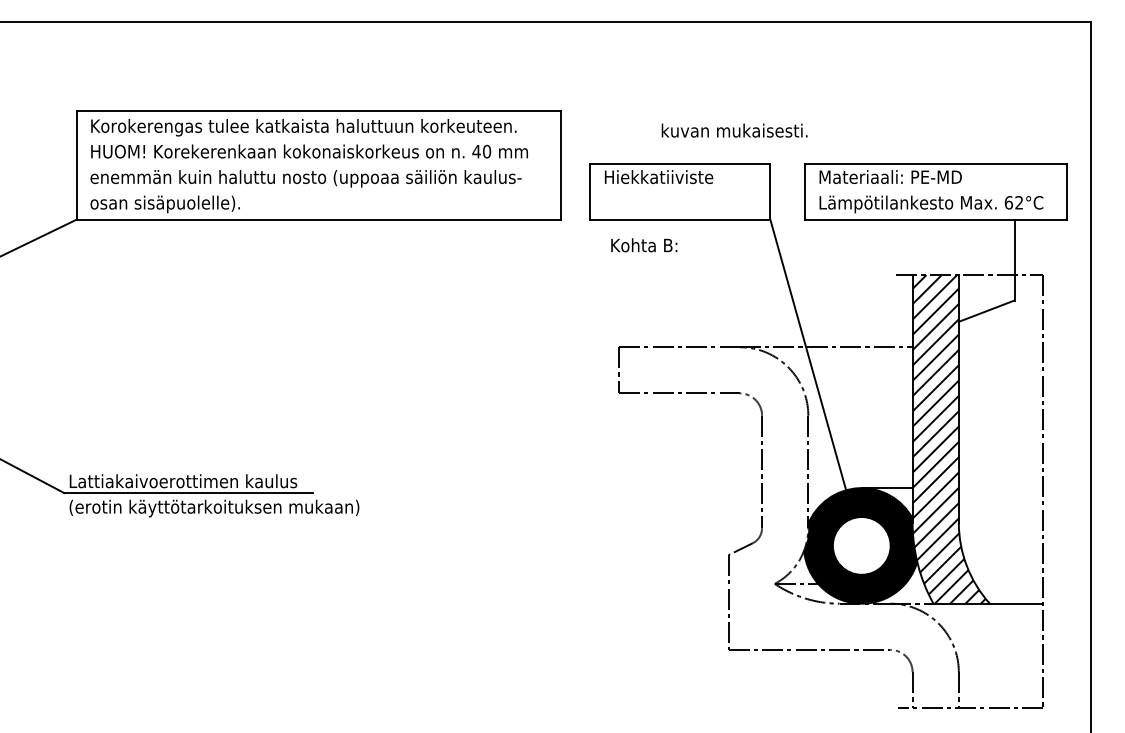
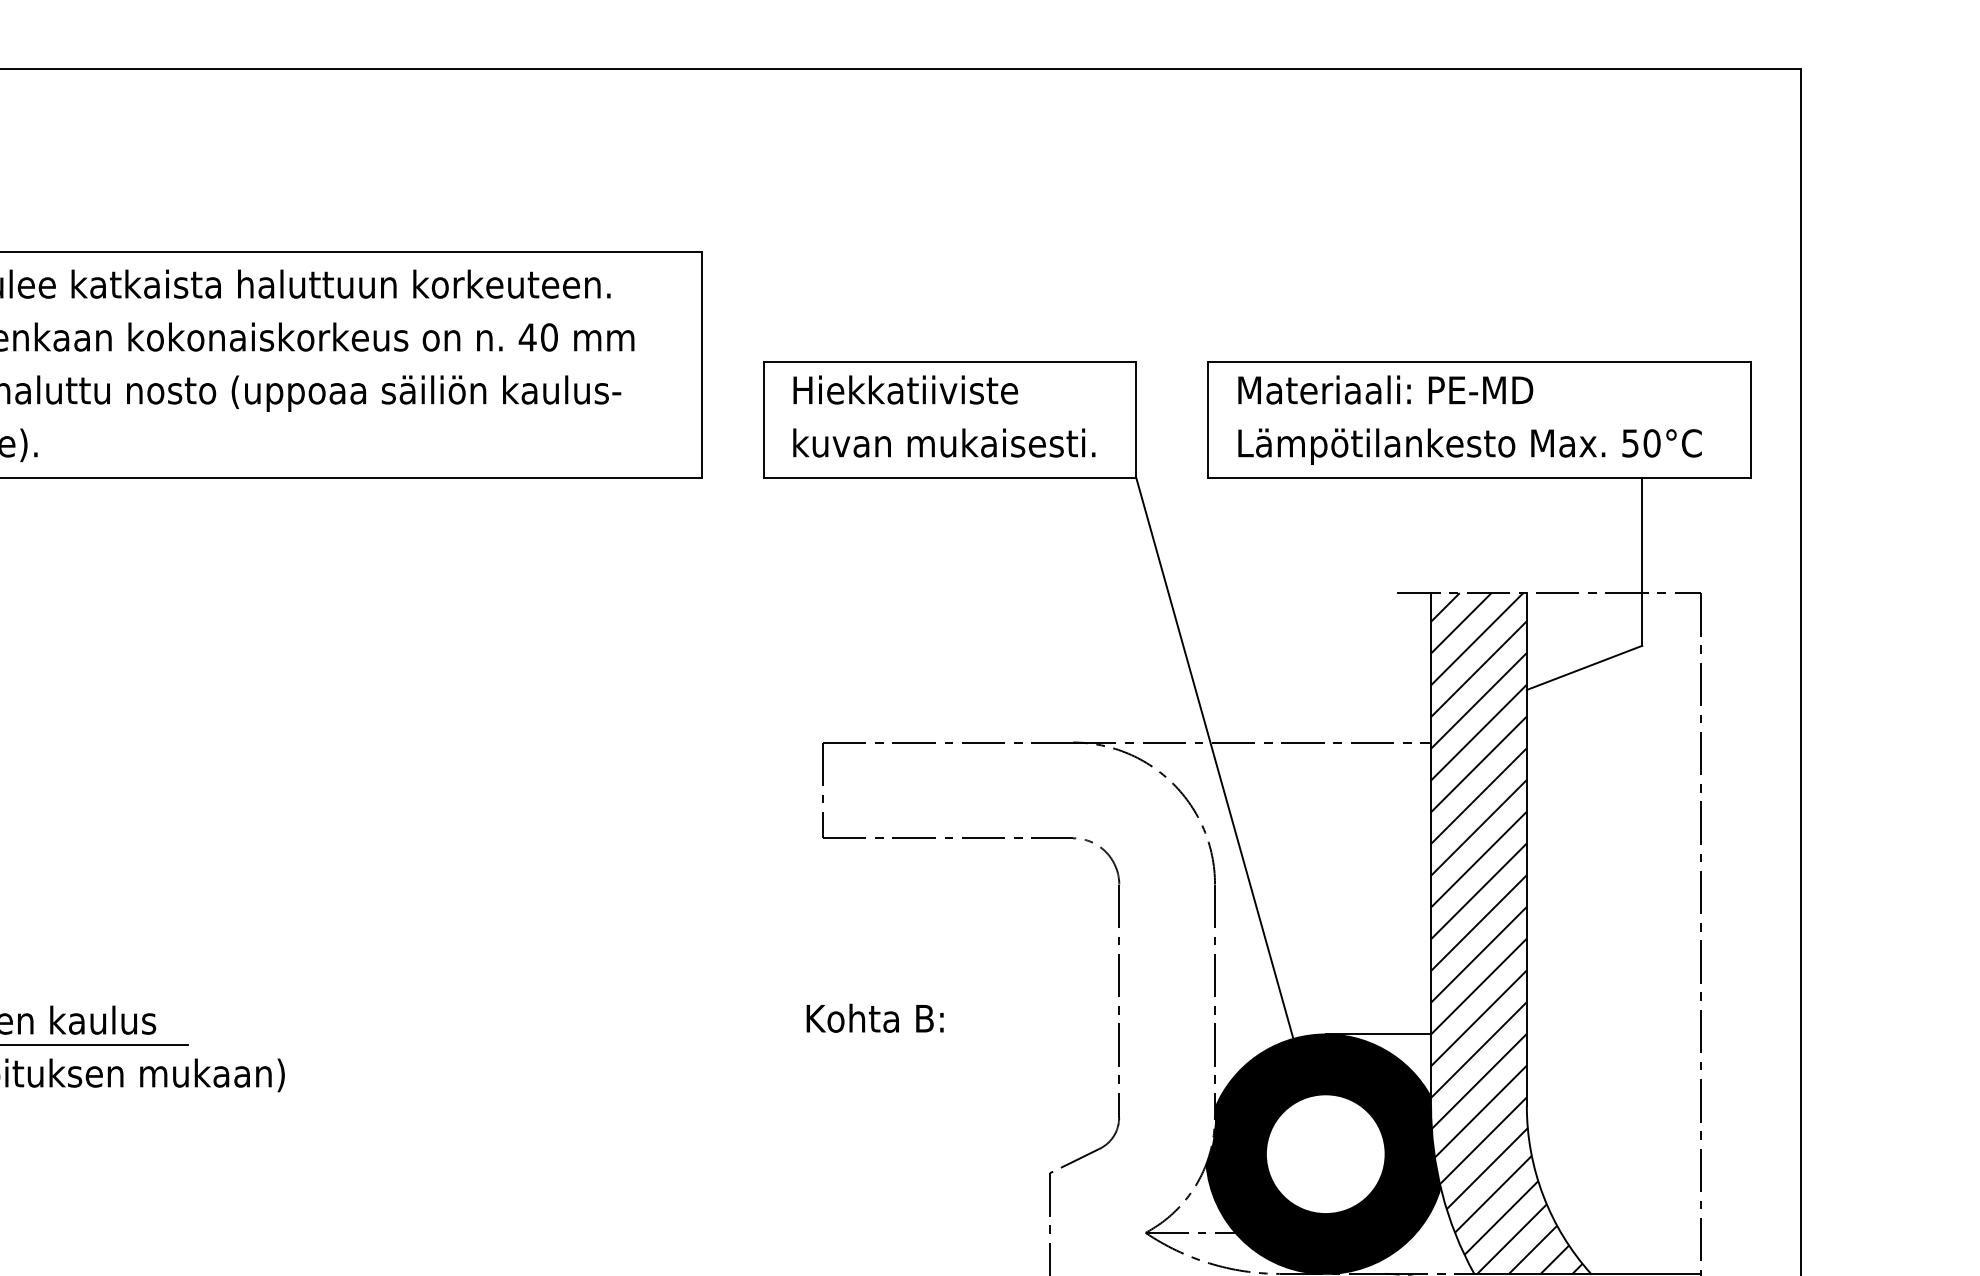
text: (734, 130) -> (944, 442), moved
text: (1013, 202) -> (1640, 442), 62°C -> 50°C
text: (644, 245) -> (875, 1018), moved

